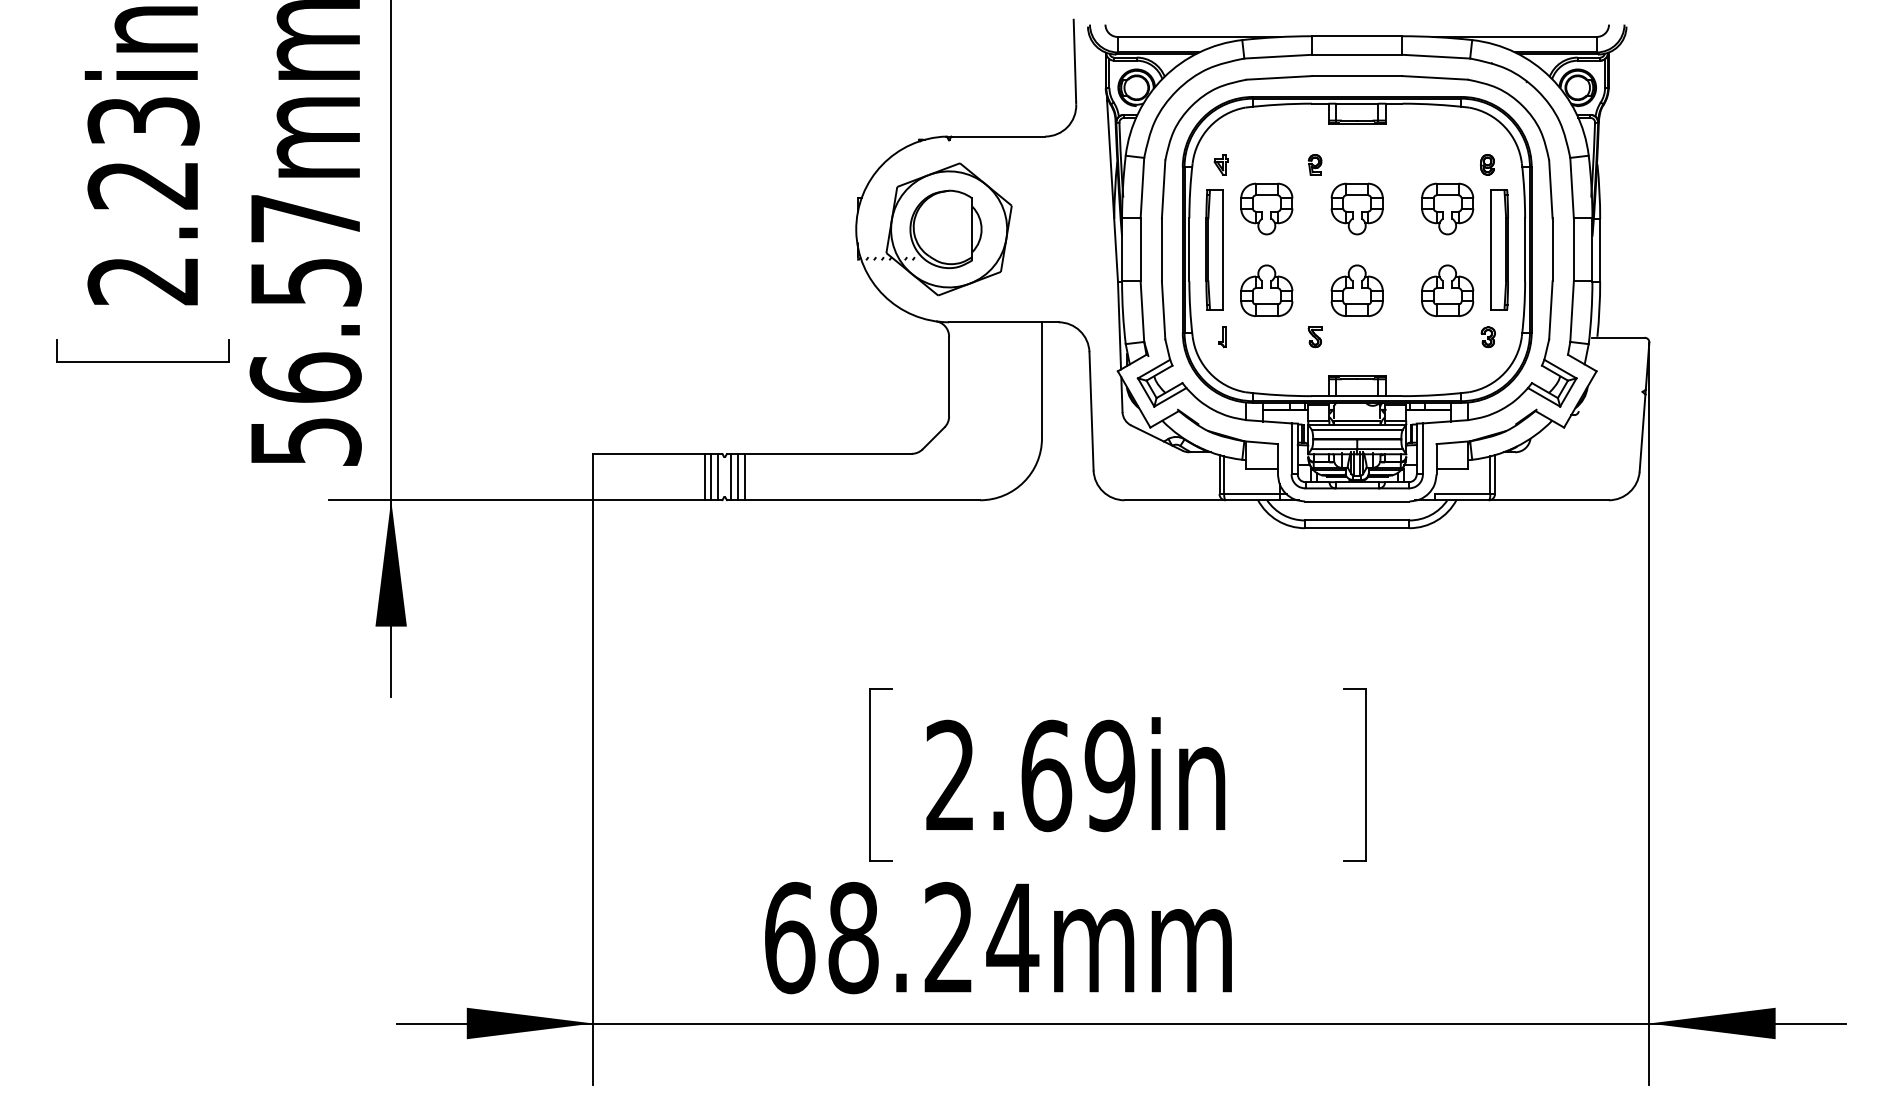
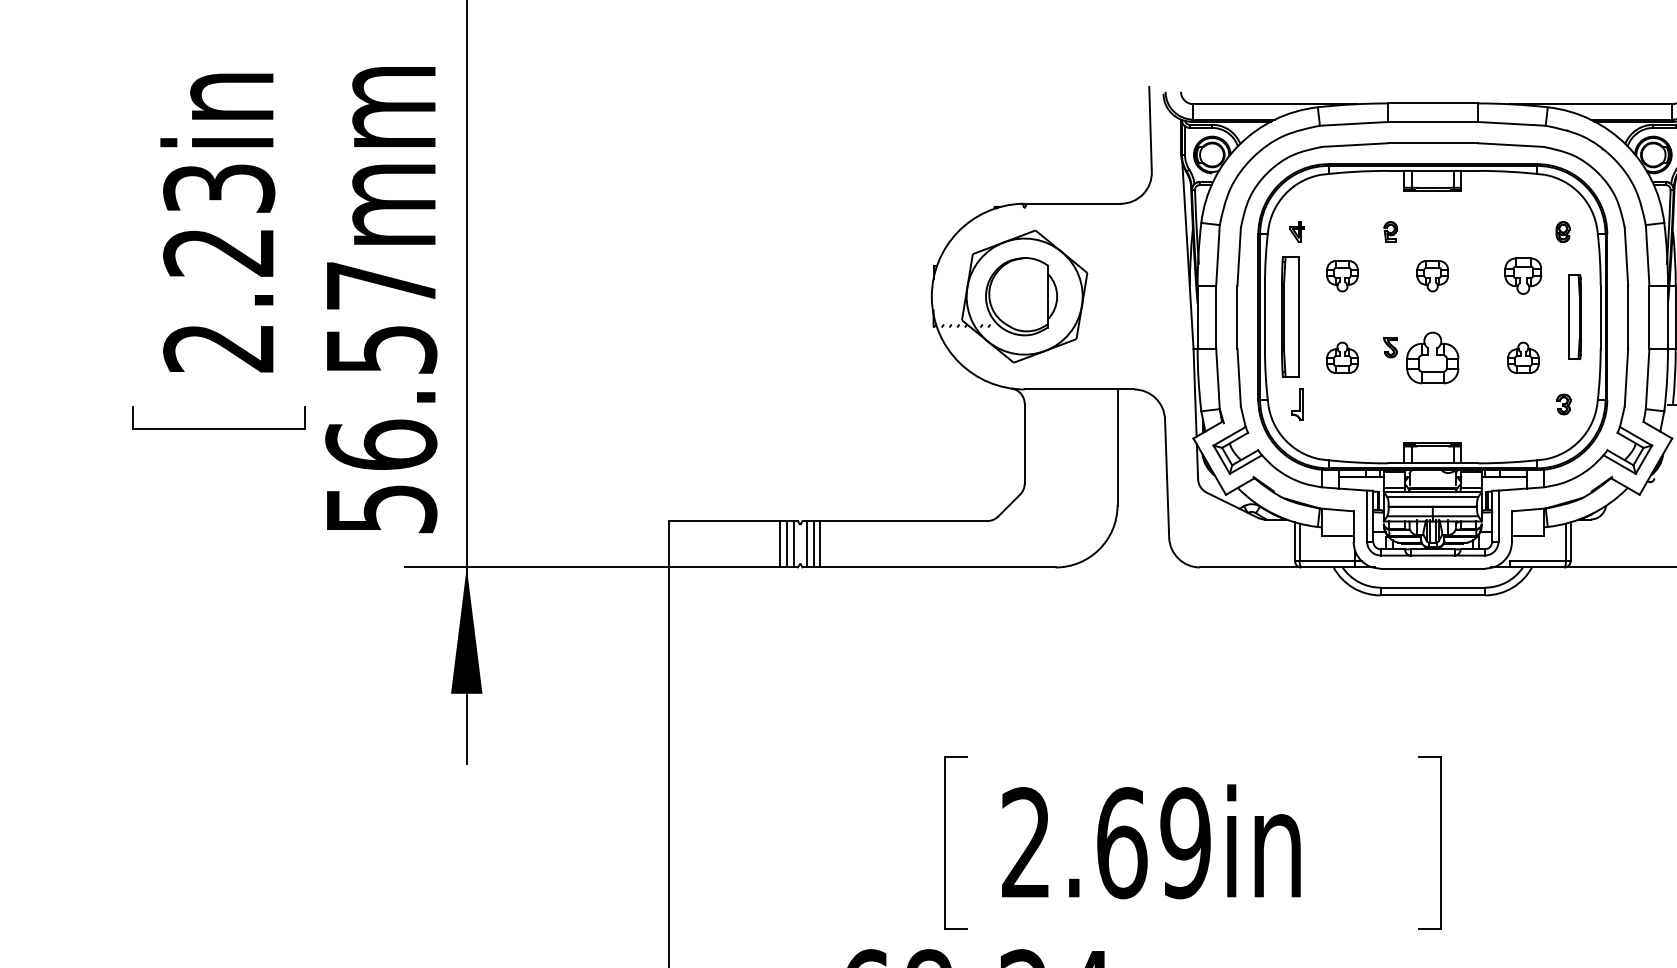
part: (1266, 208) -> (1342, 275), size x0.6
part: (1356, 208) -> (1432, 275), size x0.6
part: (1447, 208) -> (1523, 275), size x0.7
part: (1499, 249) -> (1575, 316), size x0.7
part: (1266, 290) -> (1342, 357), size x0.6
part: (1447, 290) -> (1523, 357), size x0.6
part: (1222, 337) -> (1298, 404), size x1.6
part: (1314, 337) -> (1390, 347), moved

